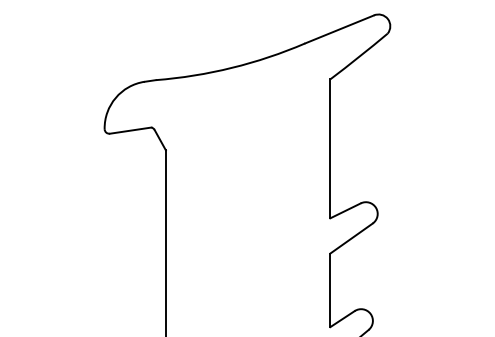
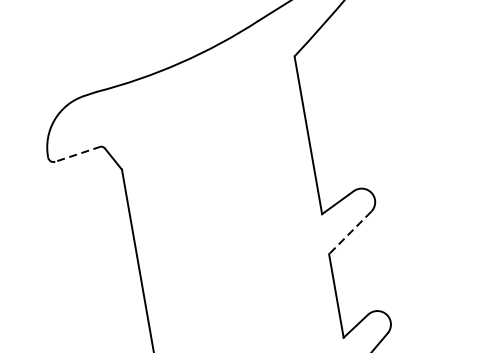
line: (130, 130) -> (77, 154), solid -> dashed
line: (351, 238) -> (350, 232), solid -> dashed

